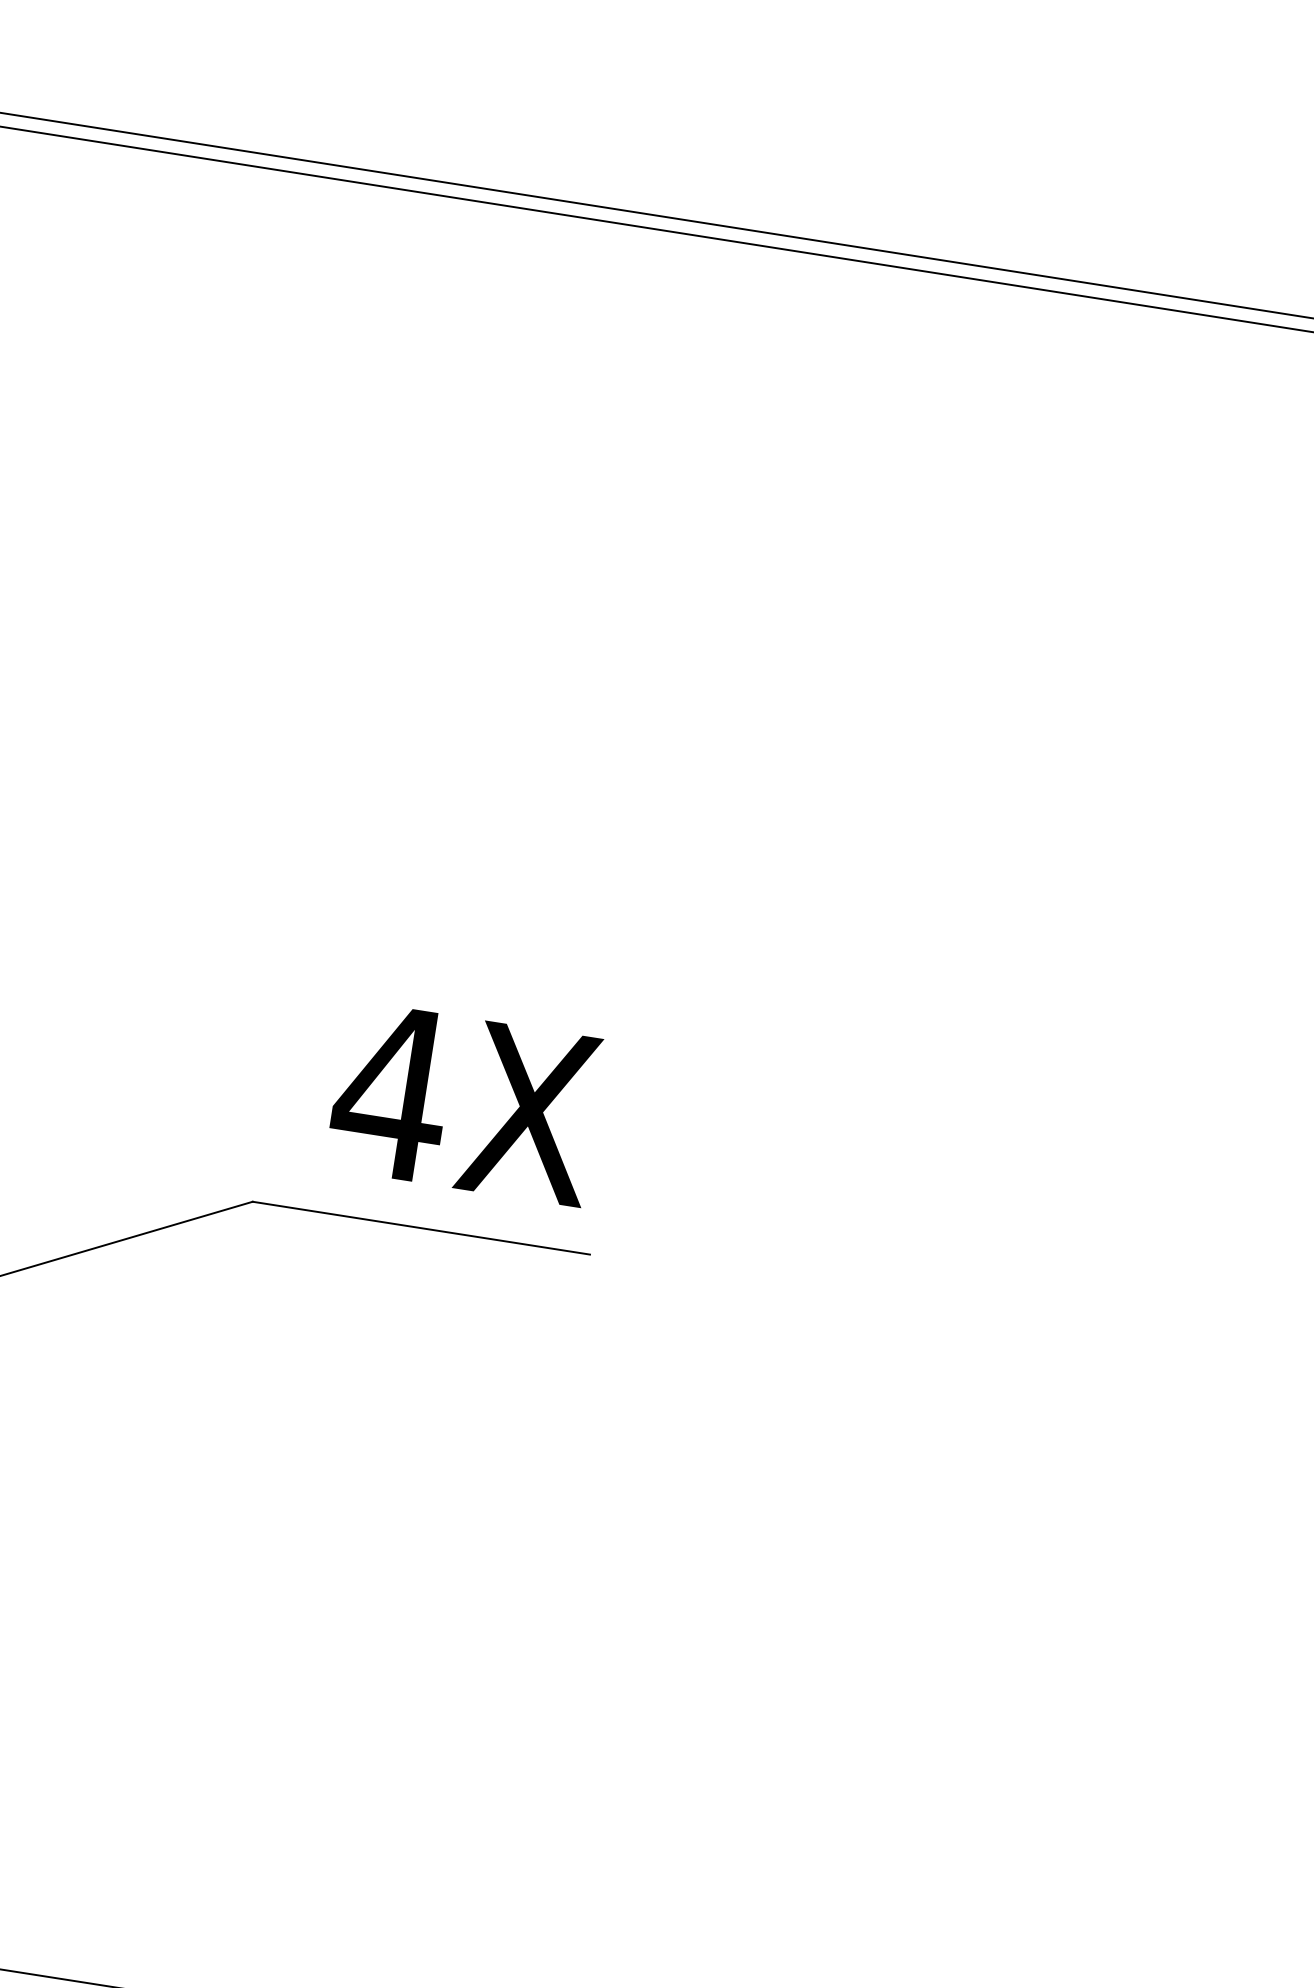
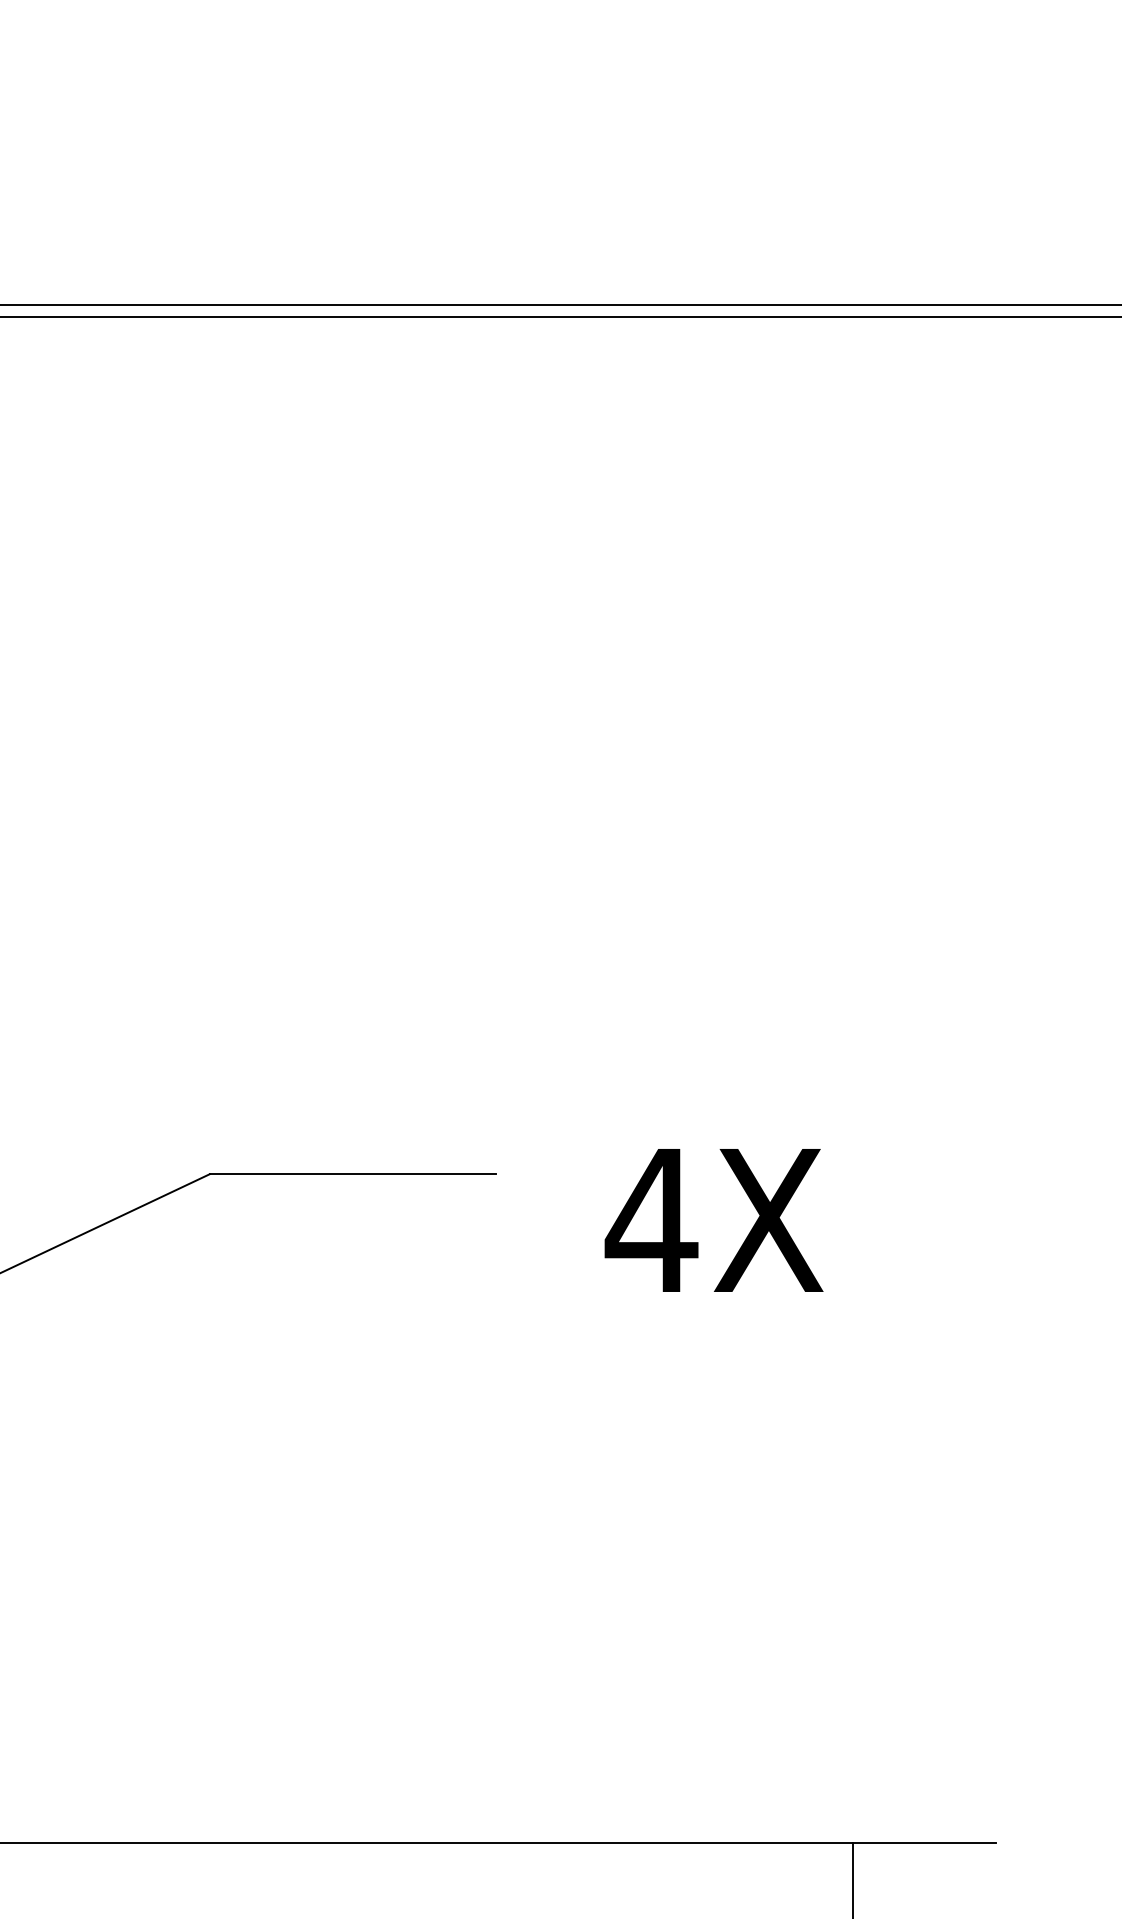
text: (464, 1103) -> (713, 1220), moved

